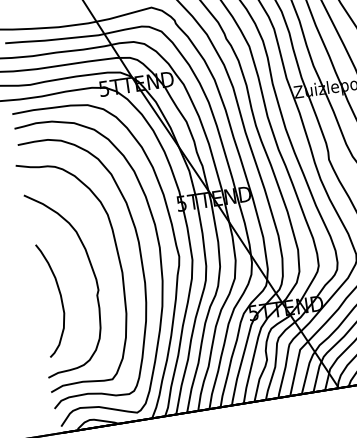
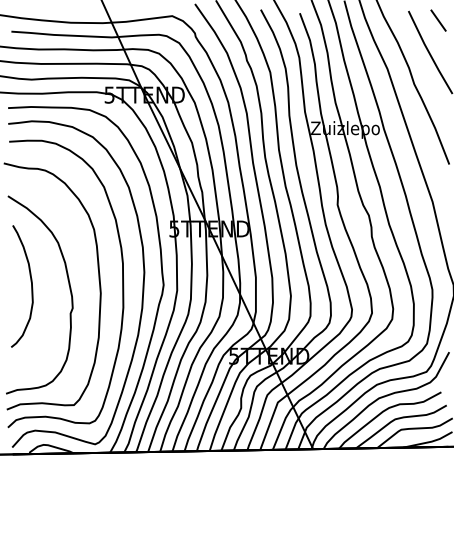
part: (60, 298) -> (31, 286), moved

